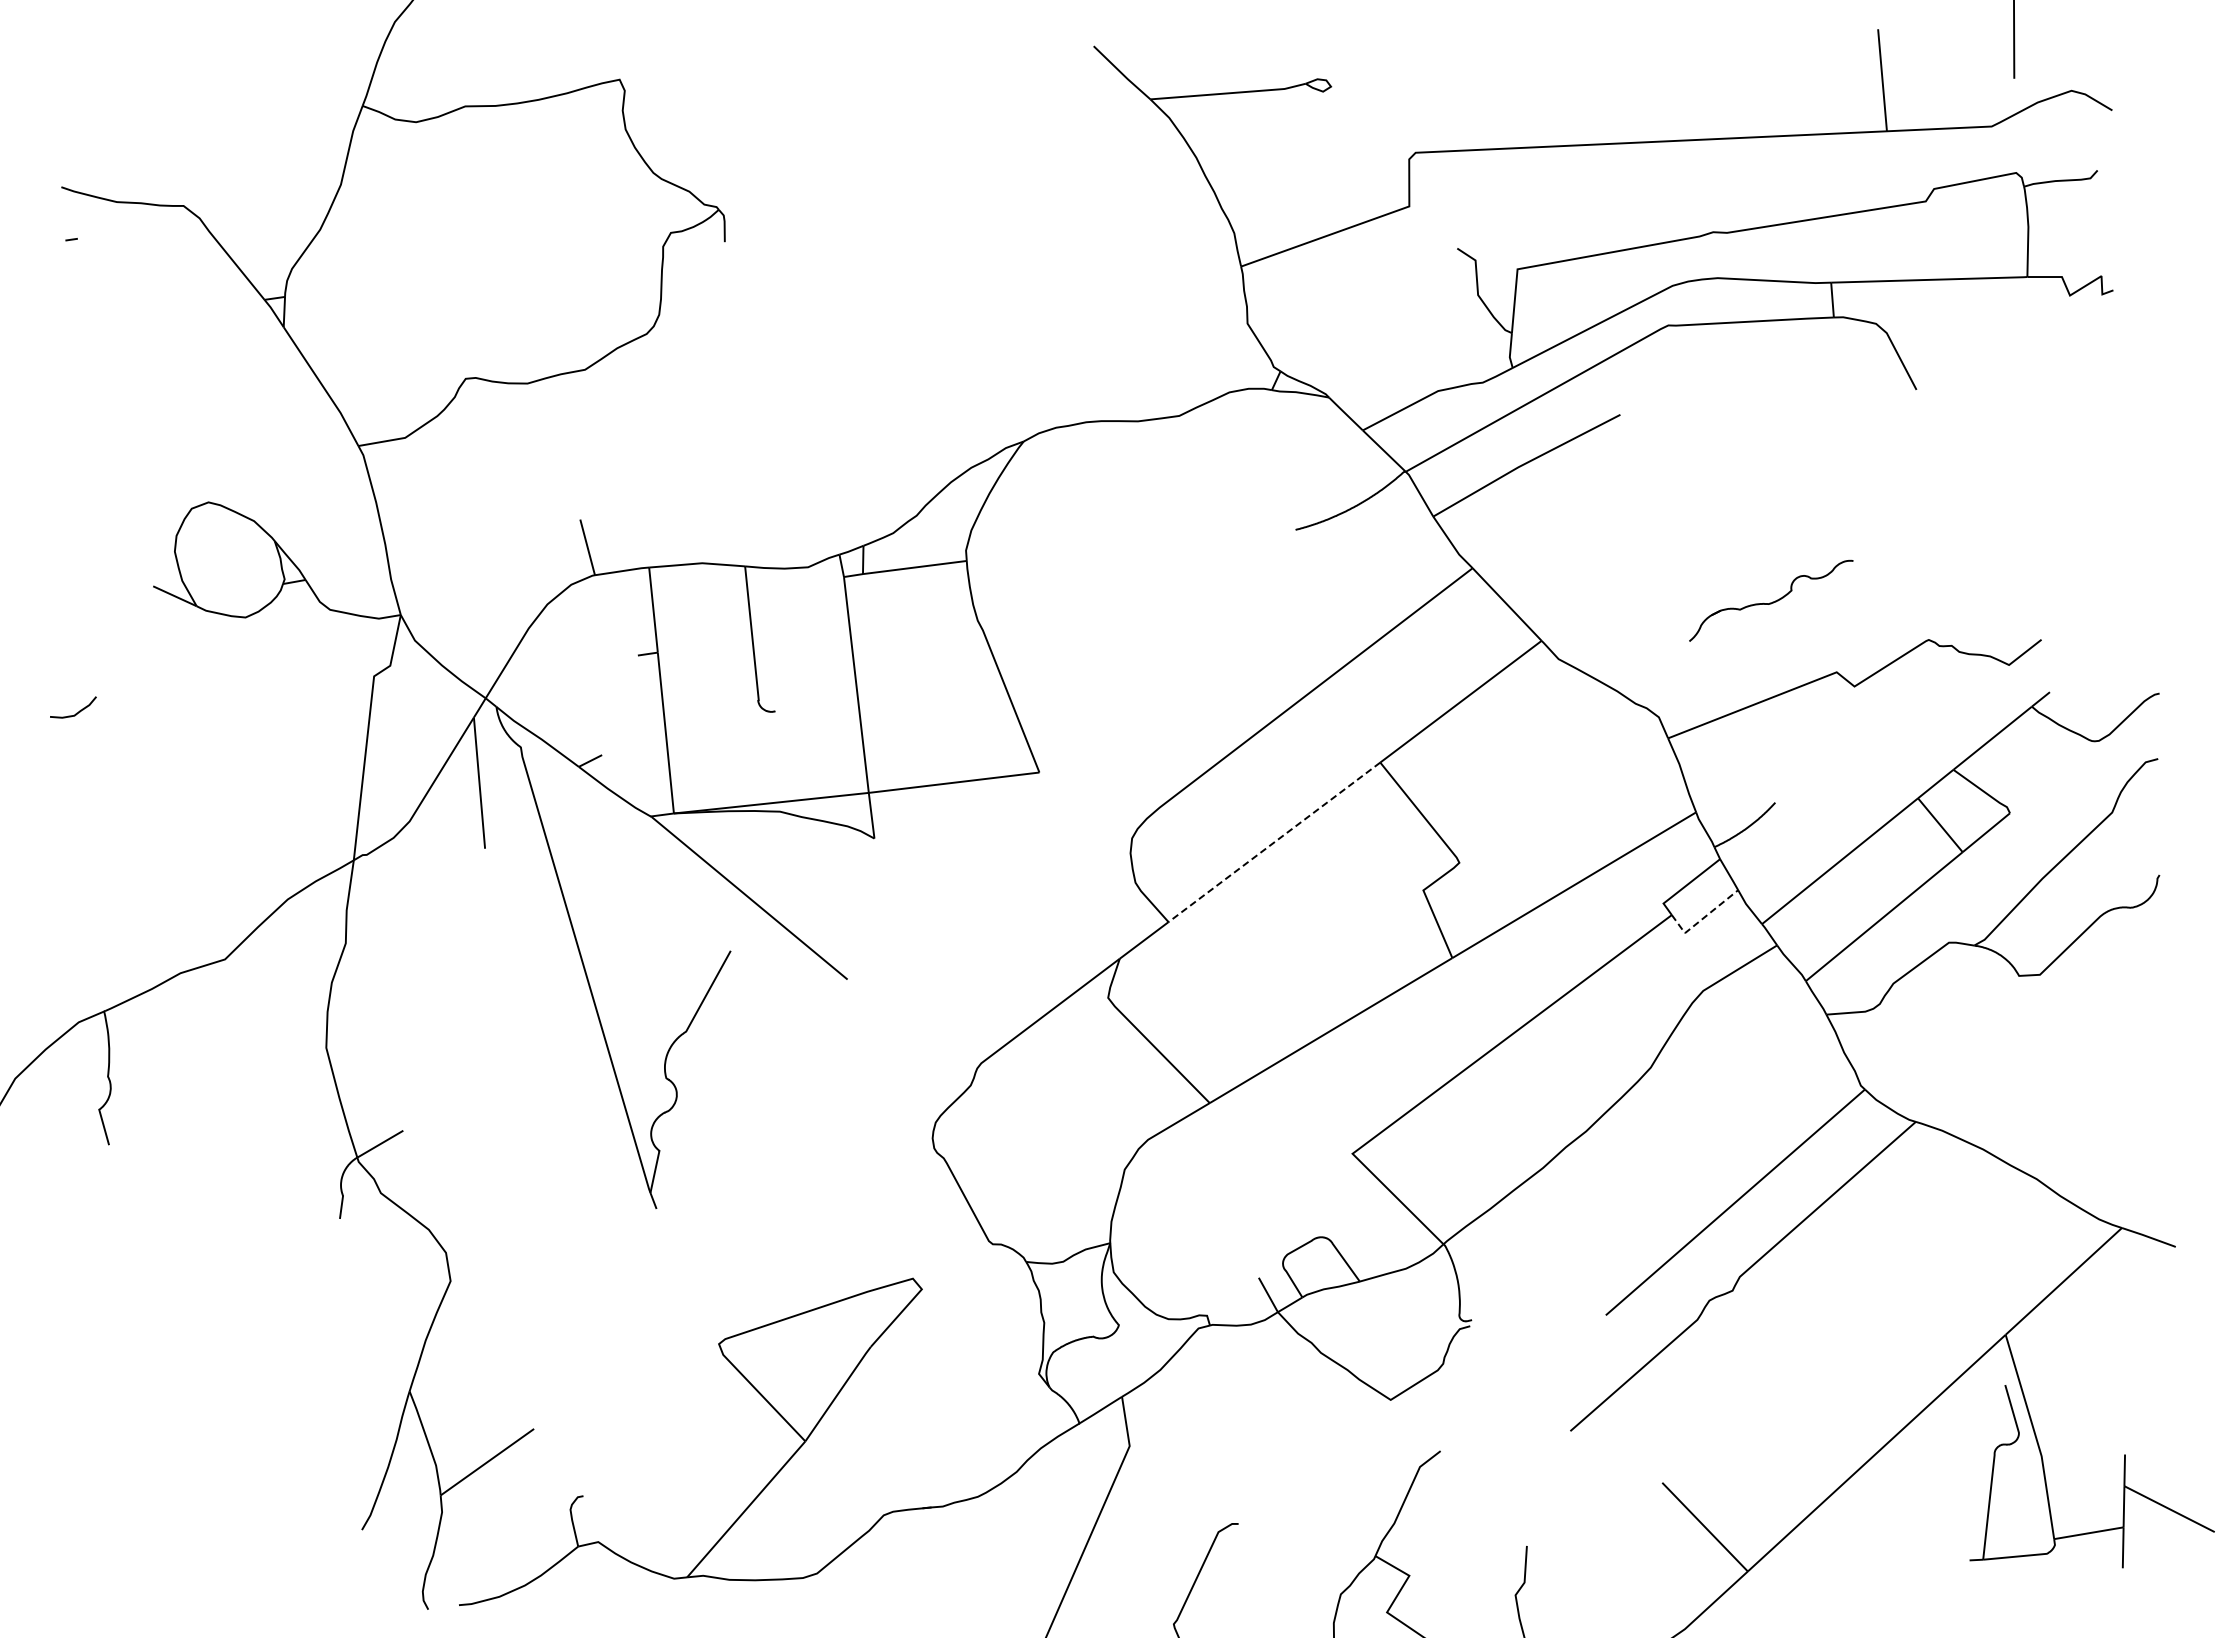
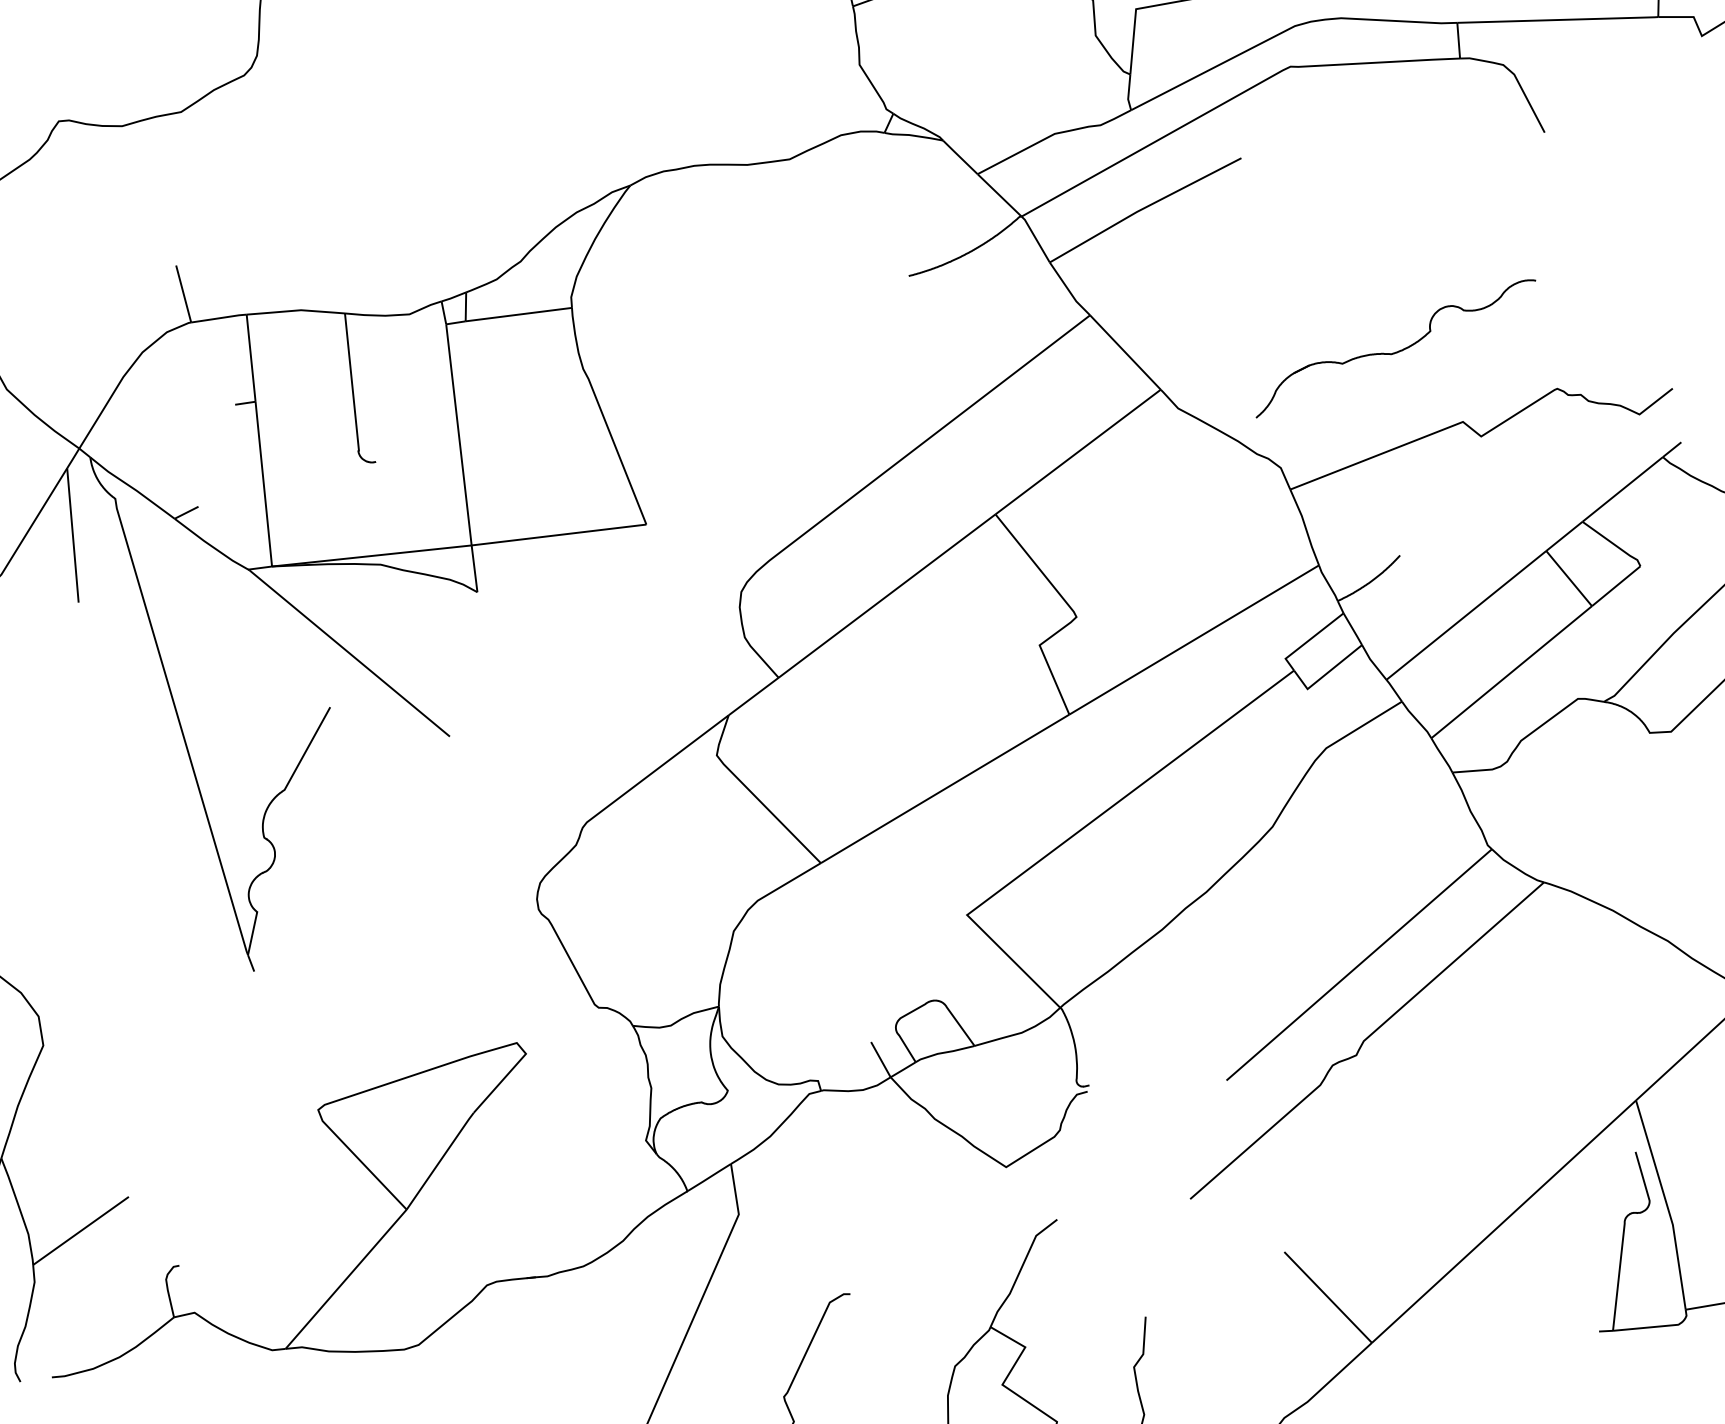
part: (1771, 600) -> (1396, 348), size x1.67
line: (1274, 842) -> (887, 596), dashed -> solid
line: (1702, 918) -> (1325, 674), dashed -> solid

